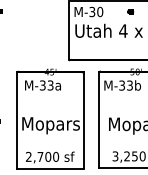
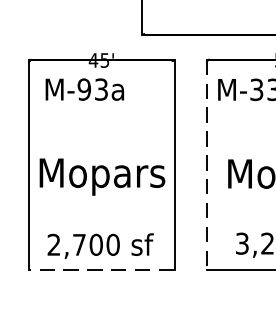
text: (42, 85) -> (83, 89), M-33a -> M-93a
line: (99, 120) -> (207, 165), solid -> dashed
line: (50, 168) -> (101, 269), solid -> dashed

